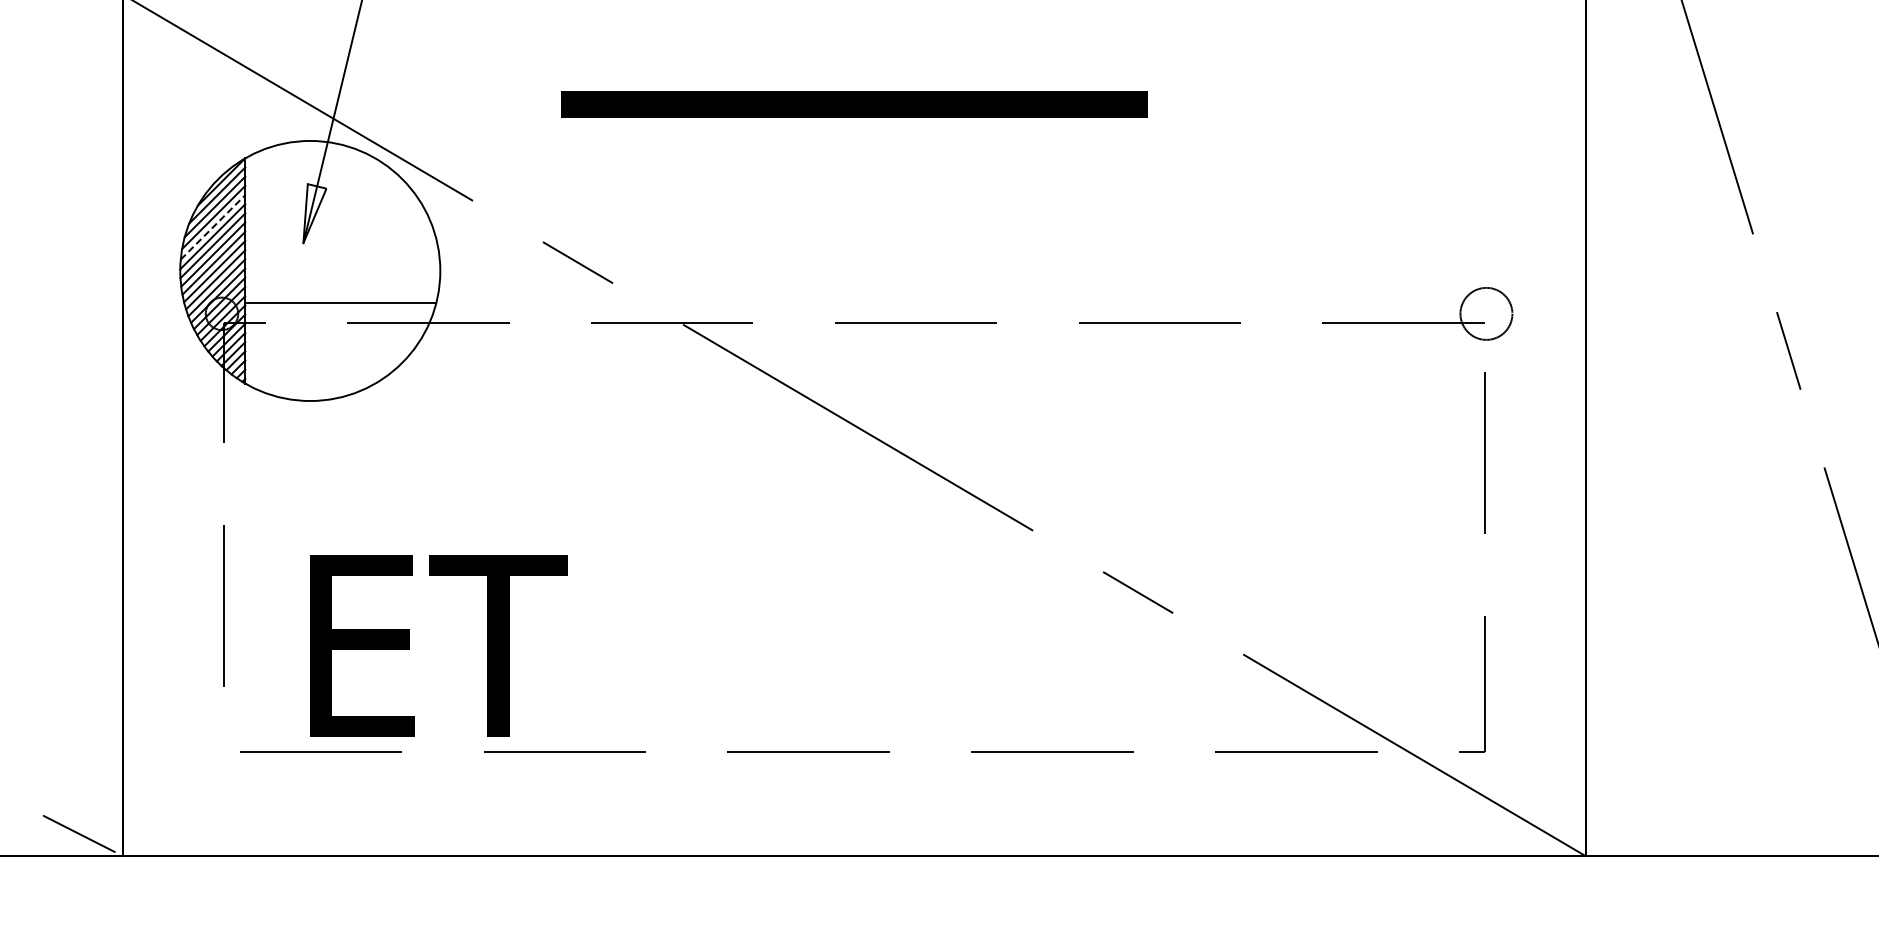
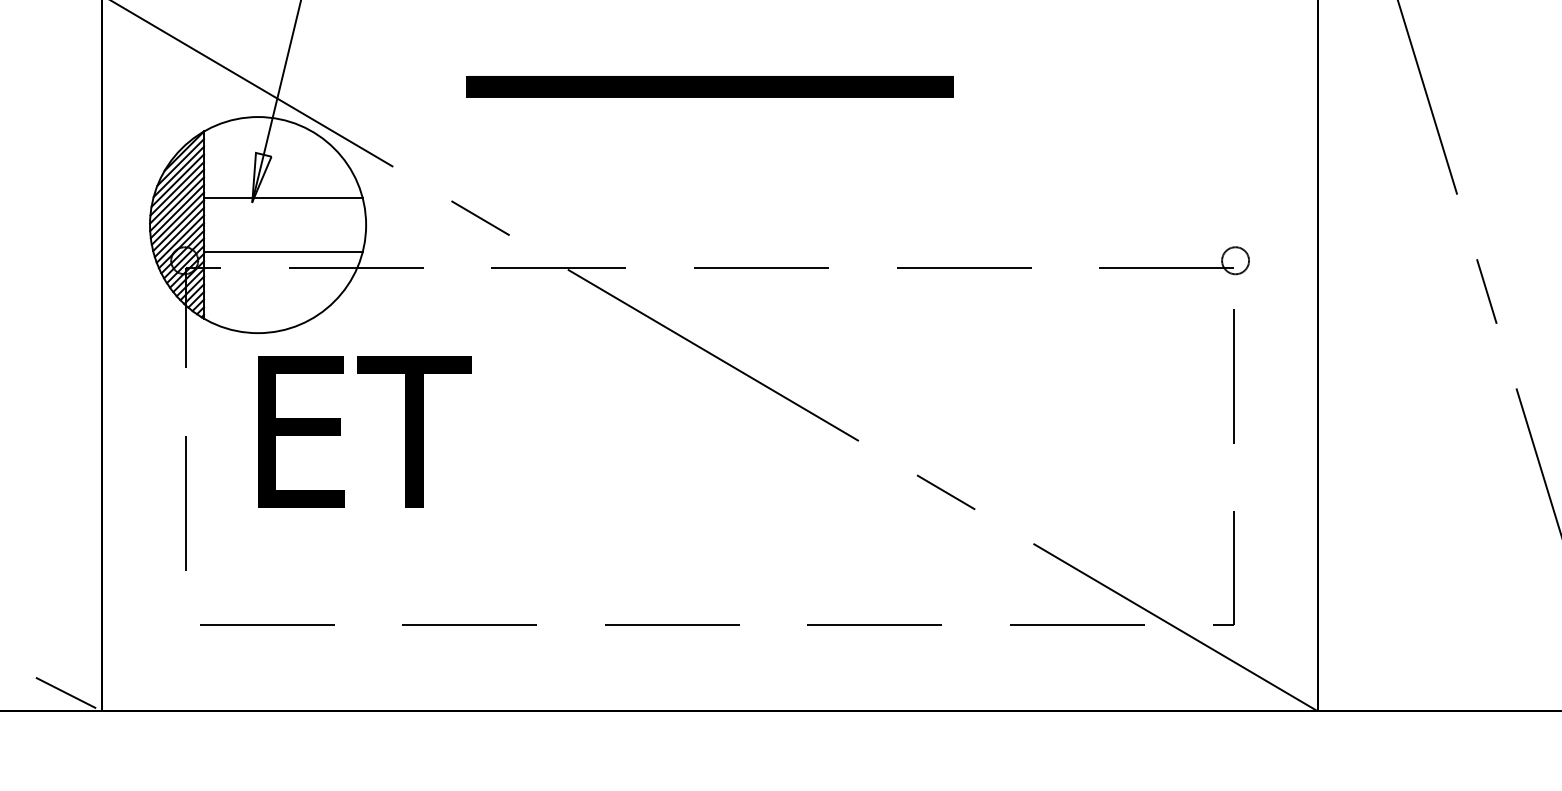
line: (213, 227) -> (177, 188), dashed -> solid
line: (340, 238) -> (283, 198), added
circle: (1486, 313) -> (1235, 260), size x0.62
text: (438, 645) -> (364, 431), moved

